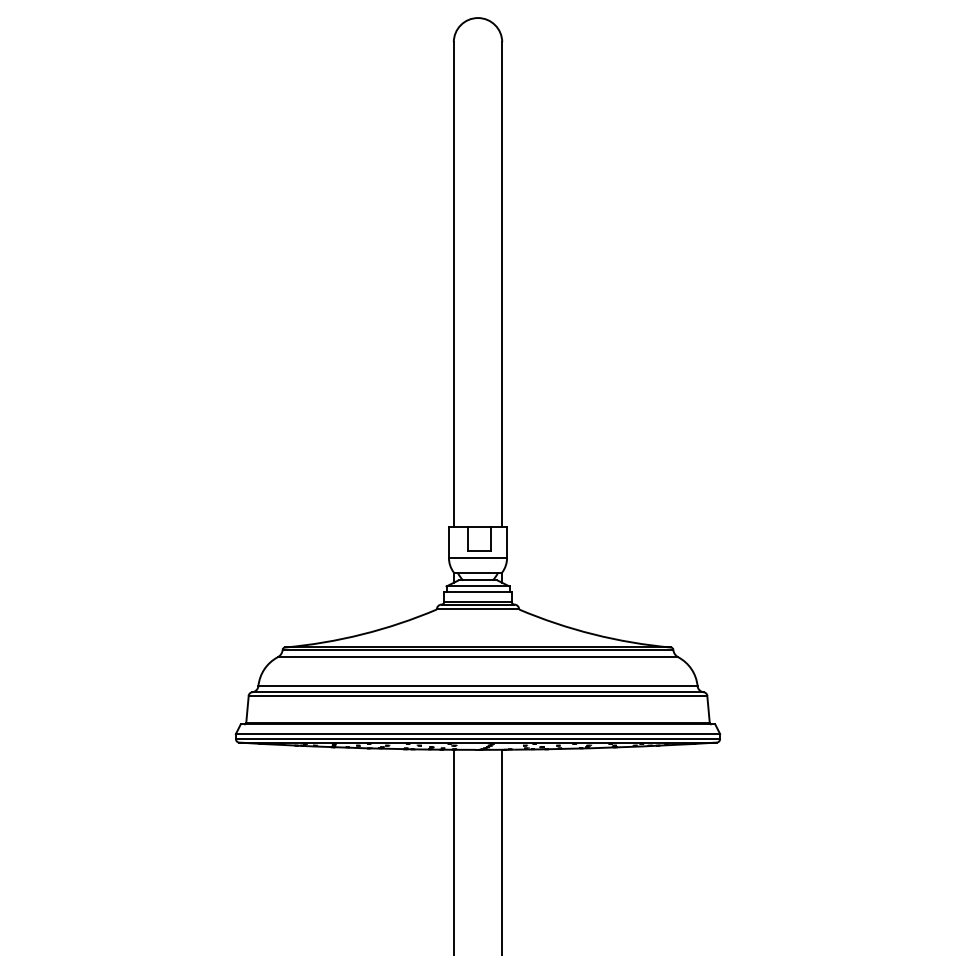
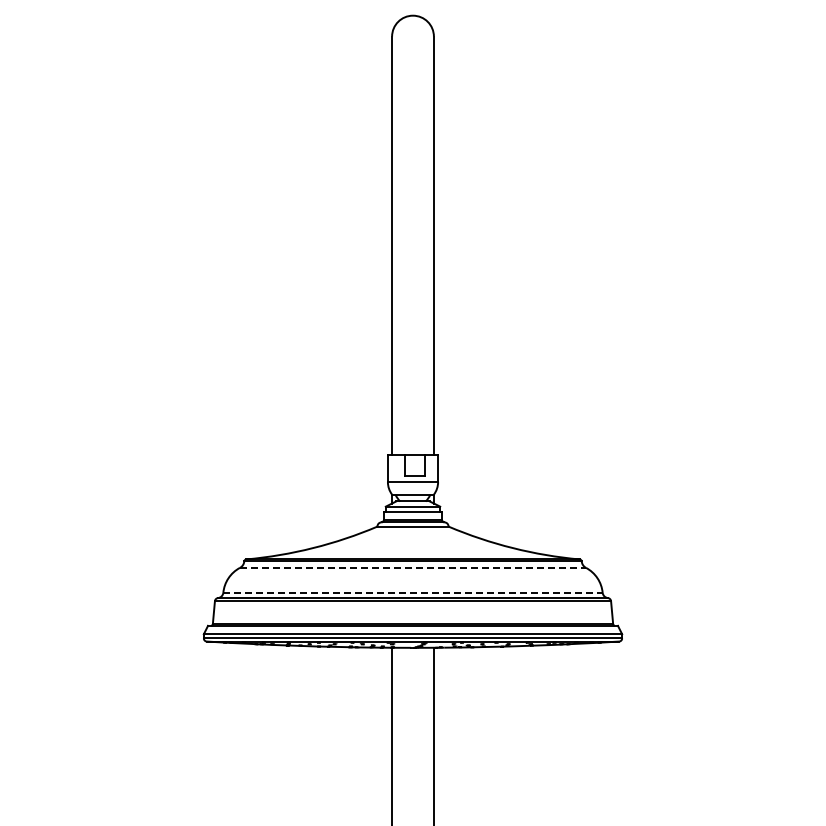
line: (478, 656) -> (413, 567), solid -> dashed
line: (478, 685) -> (413, 592), solid -> dashed

